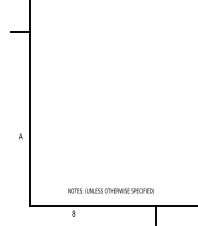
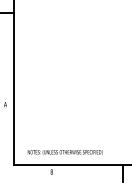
text: (110, 190) -> (64, 151), moved

